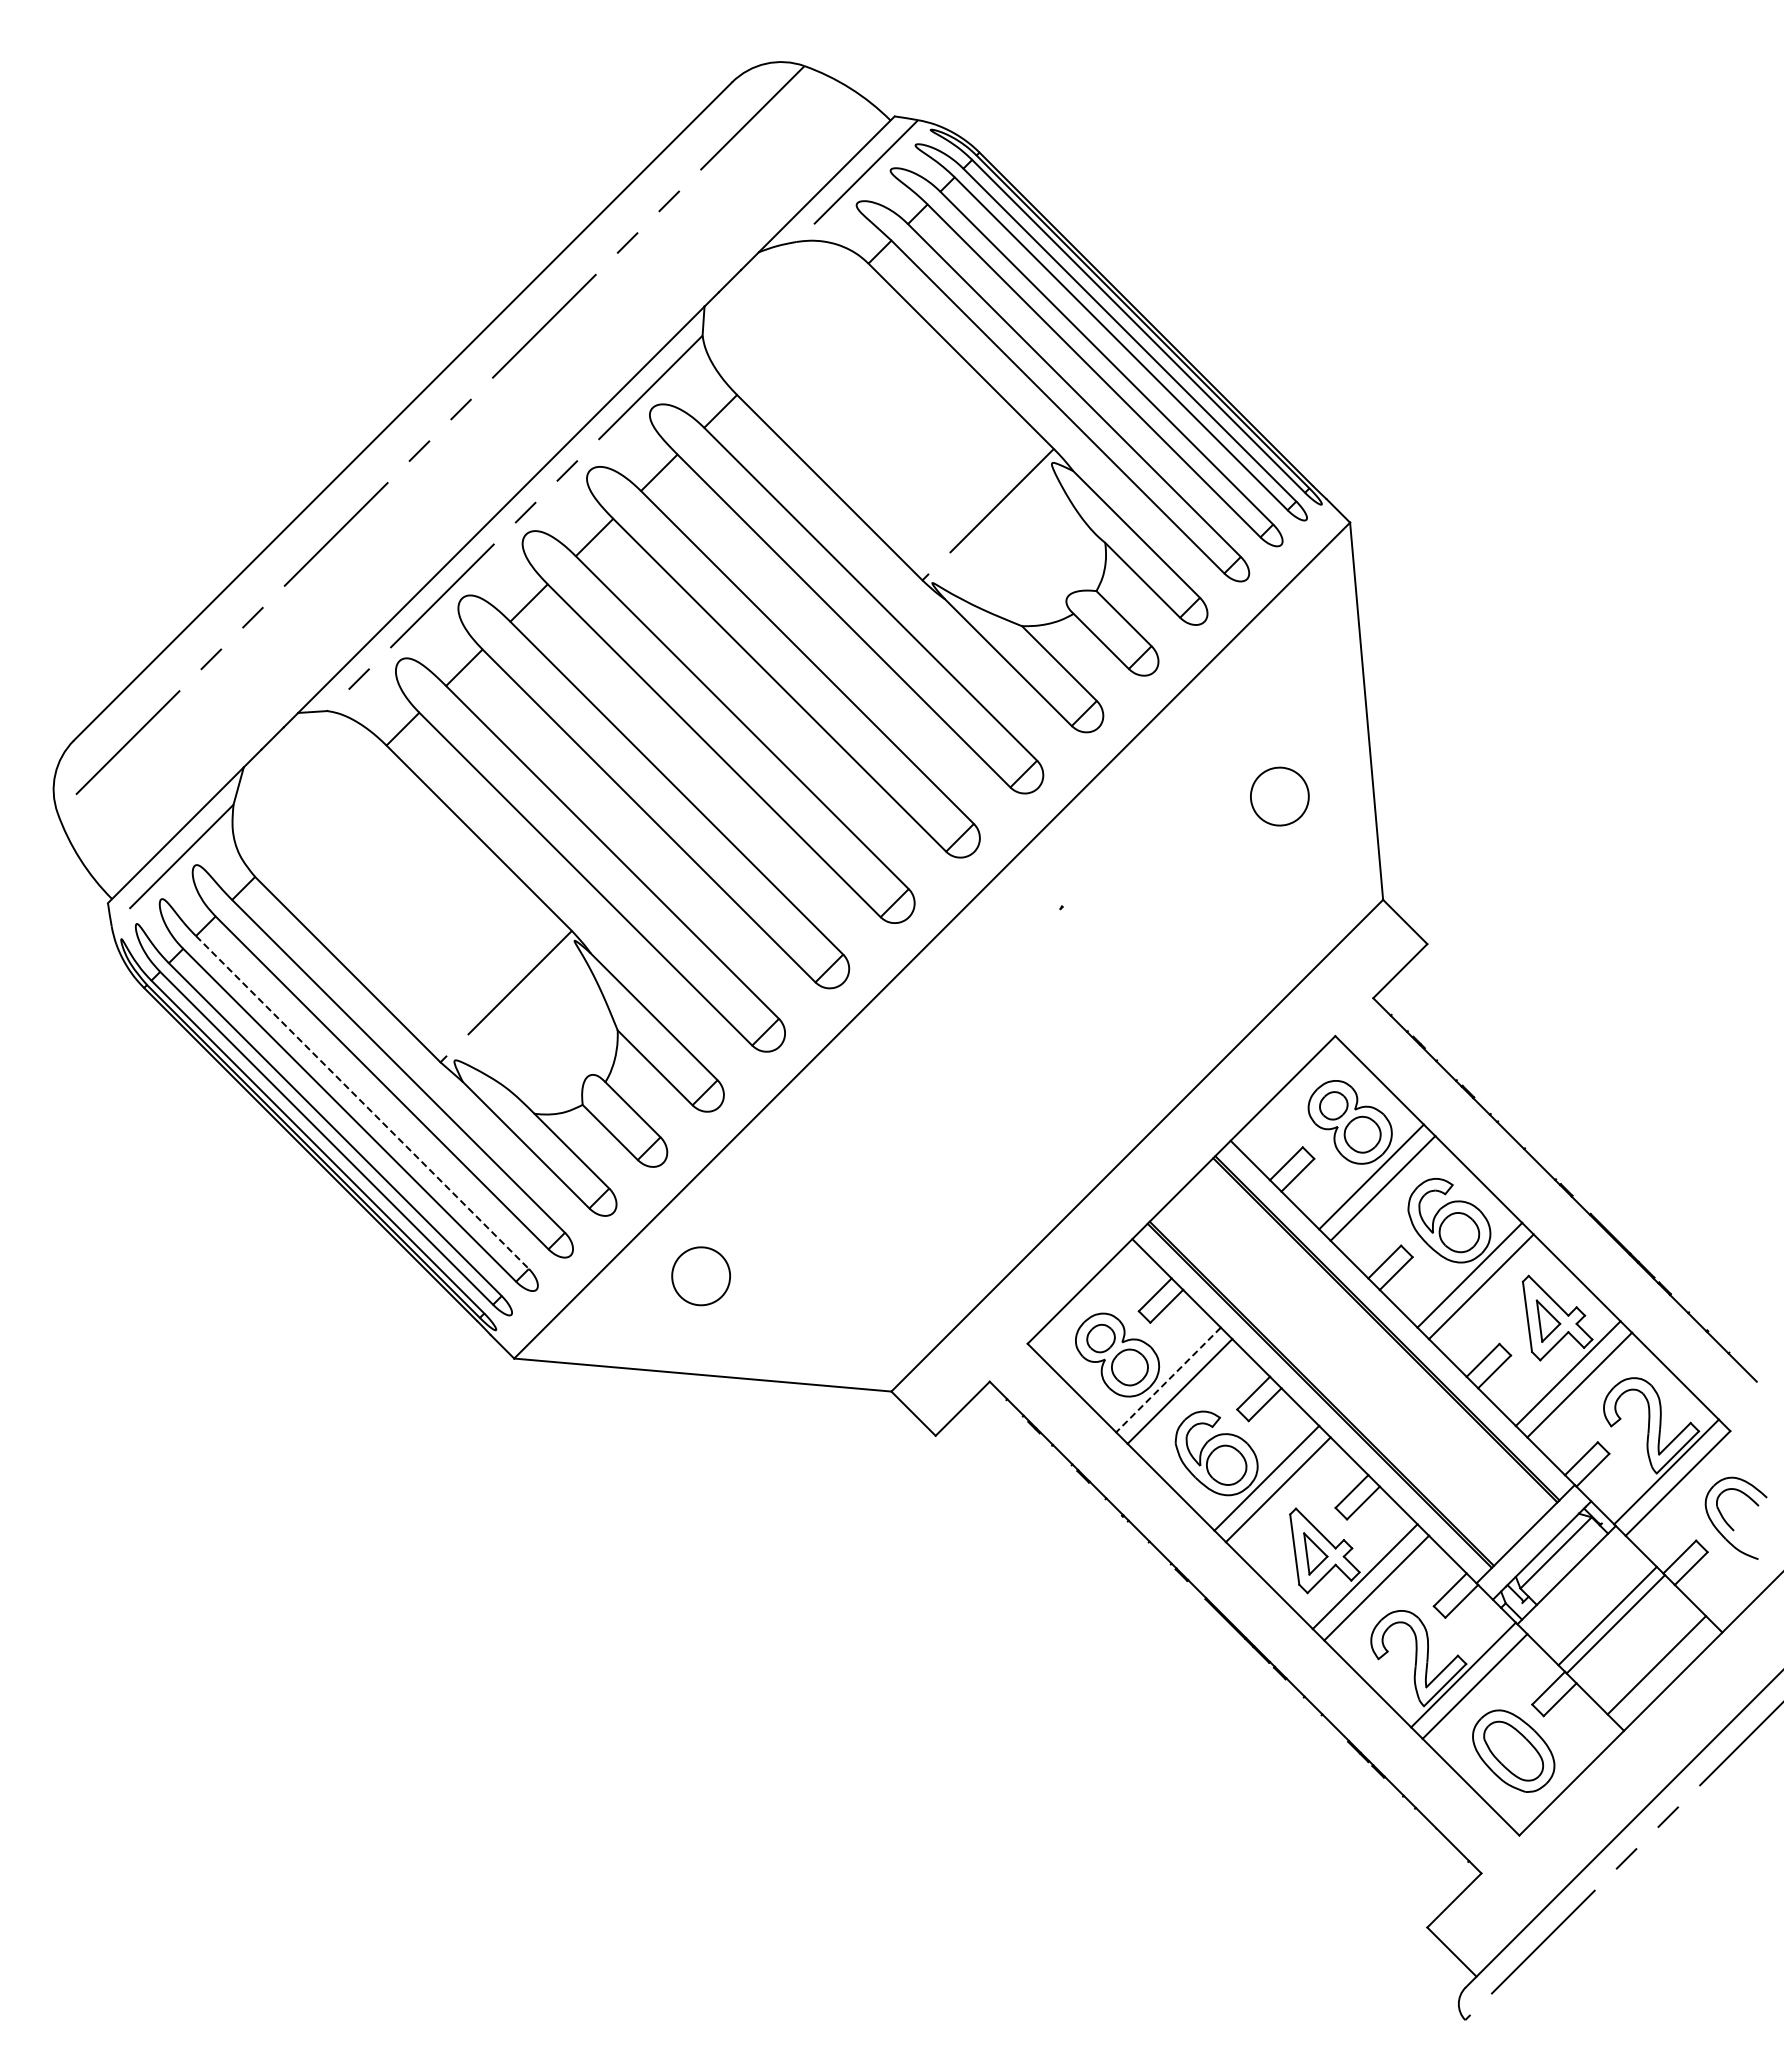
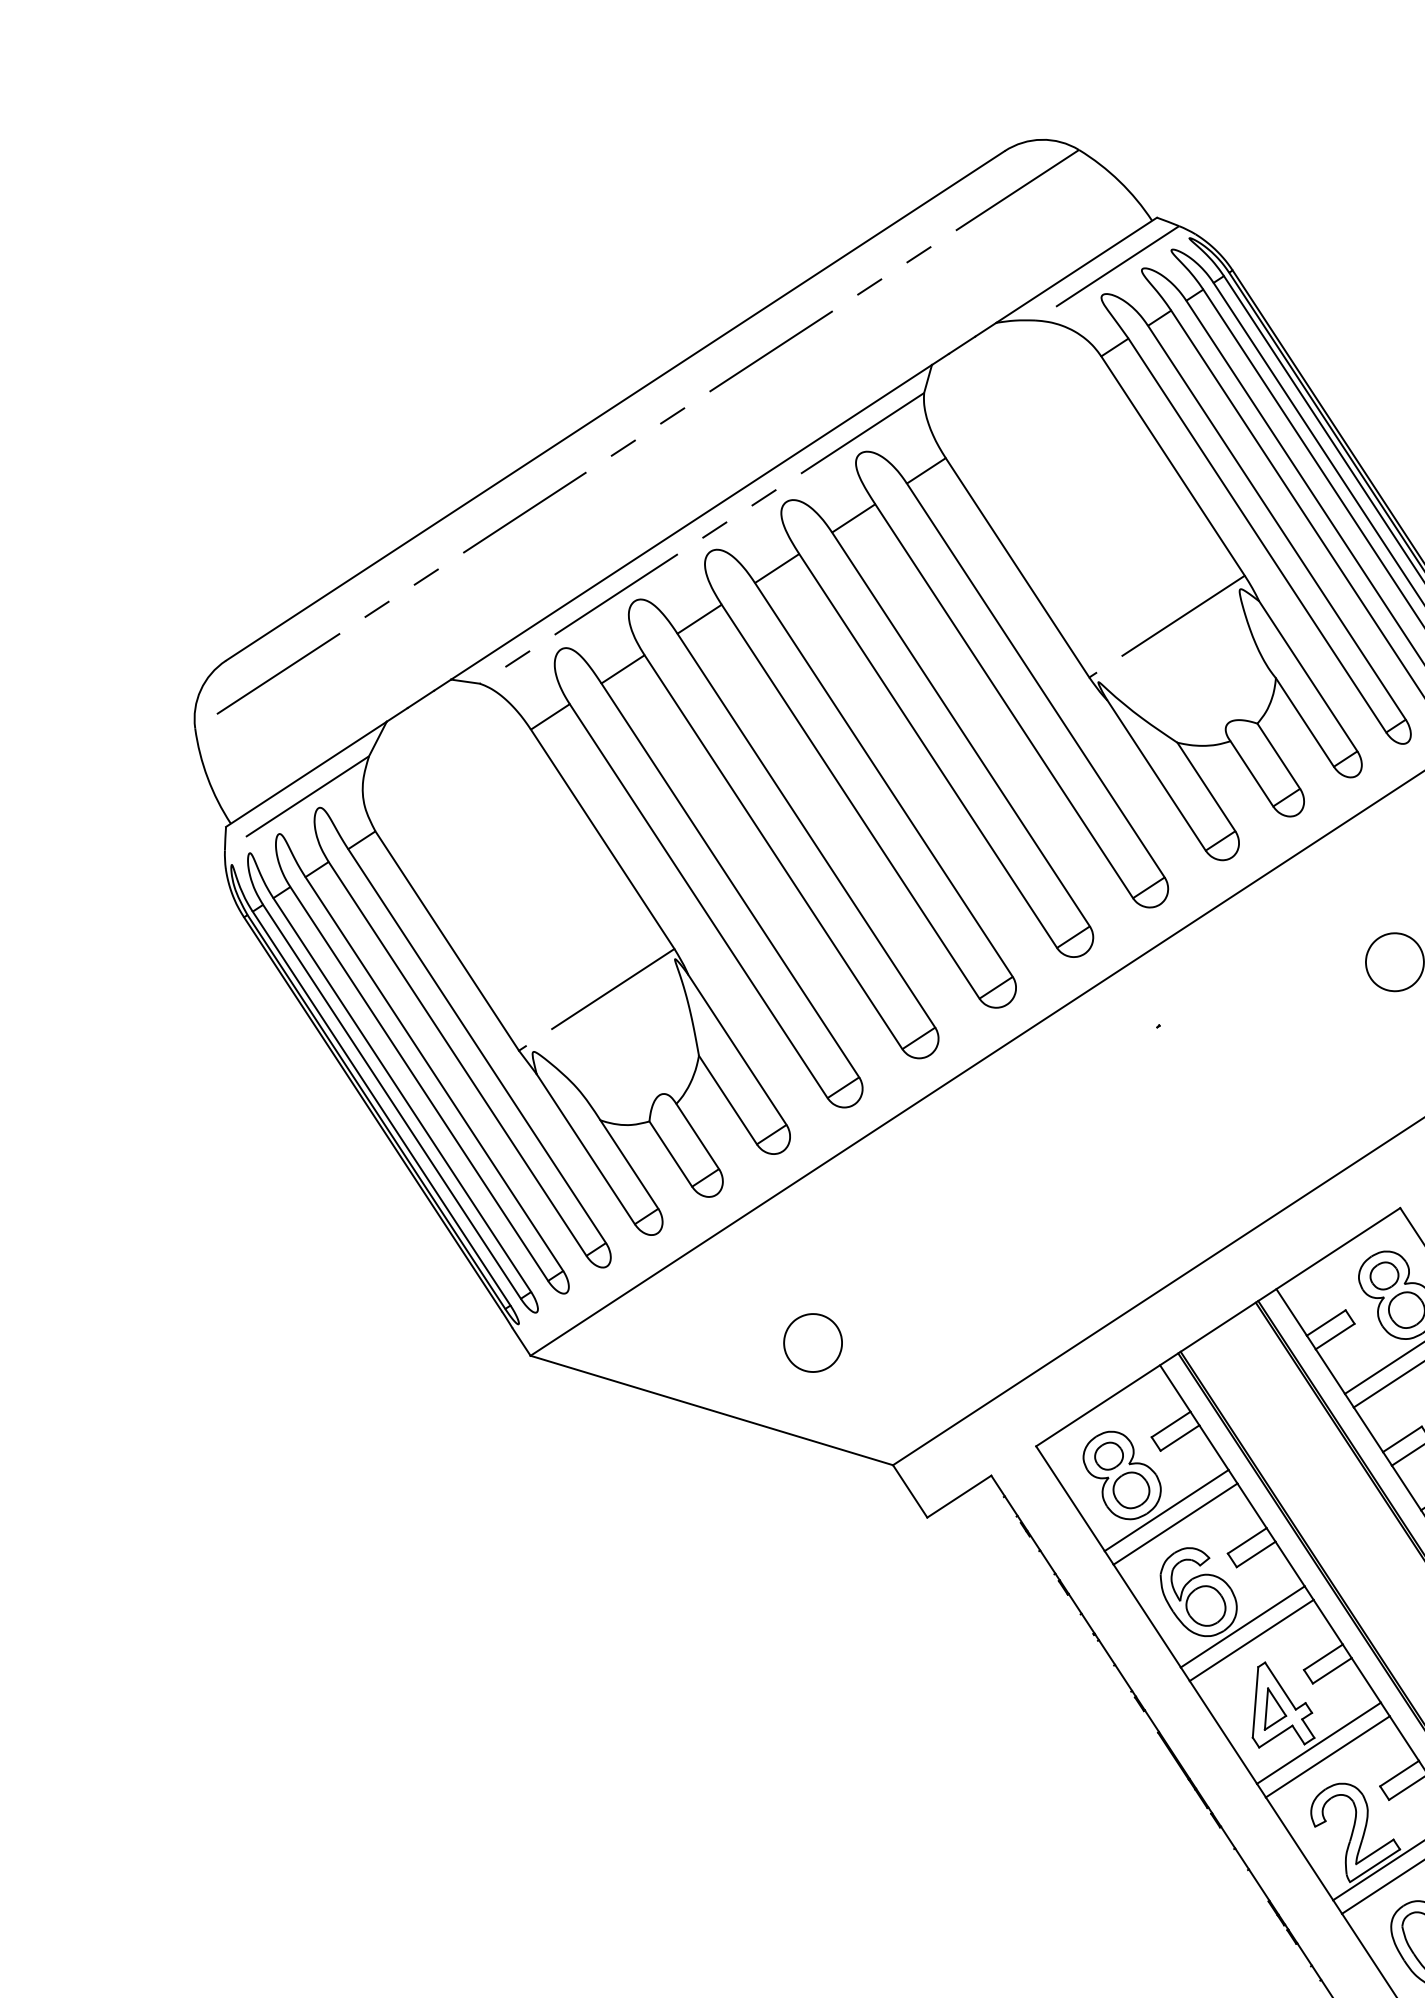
line: (362, 1102) -> (434, 1074), dashed -> solid
part: (700, 1276) -> (812, 1343), moved
line: (1168, 1380) -> (1166, 1511), dashed -> solid

